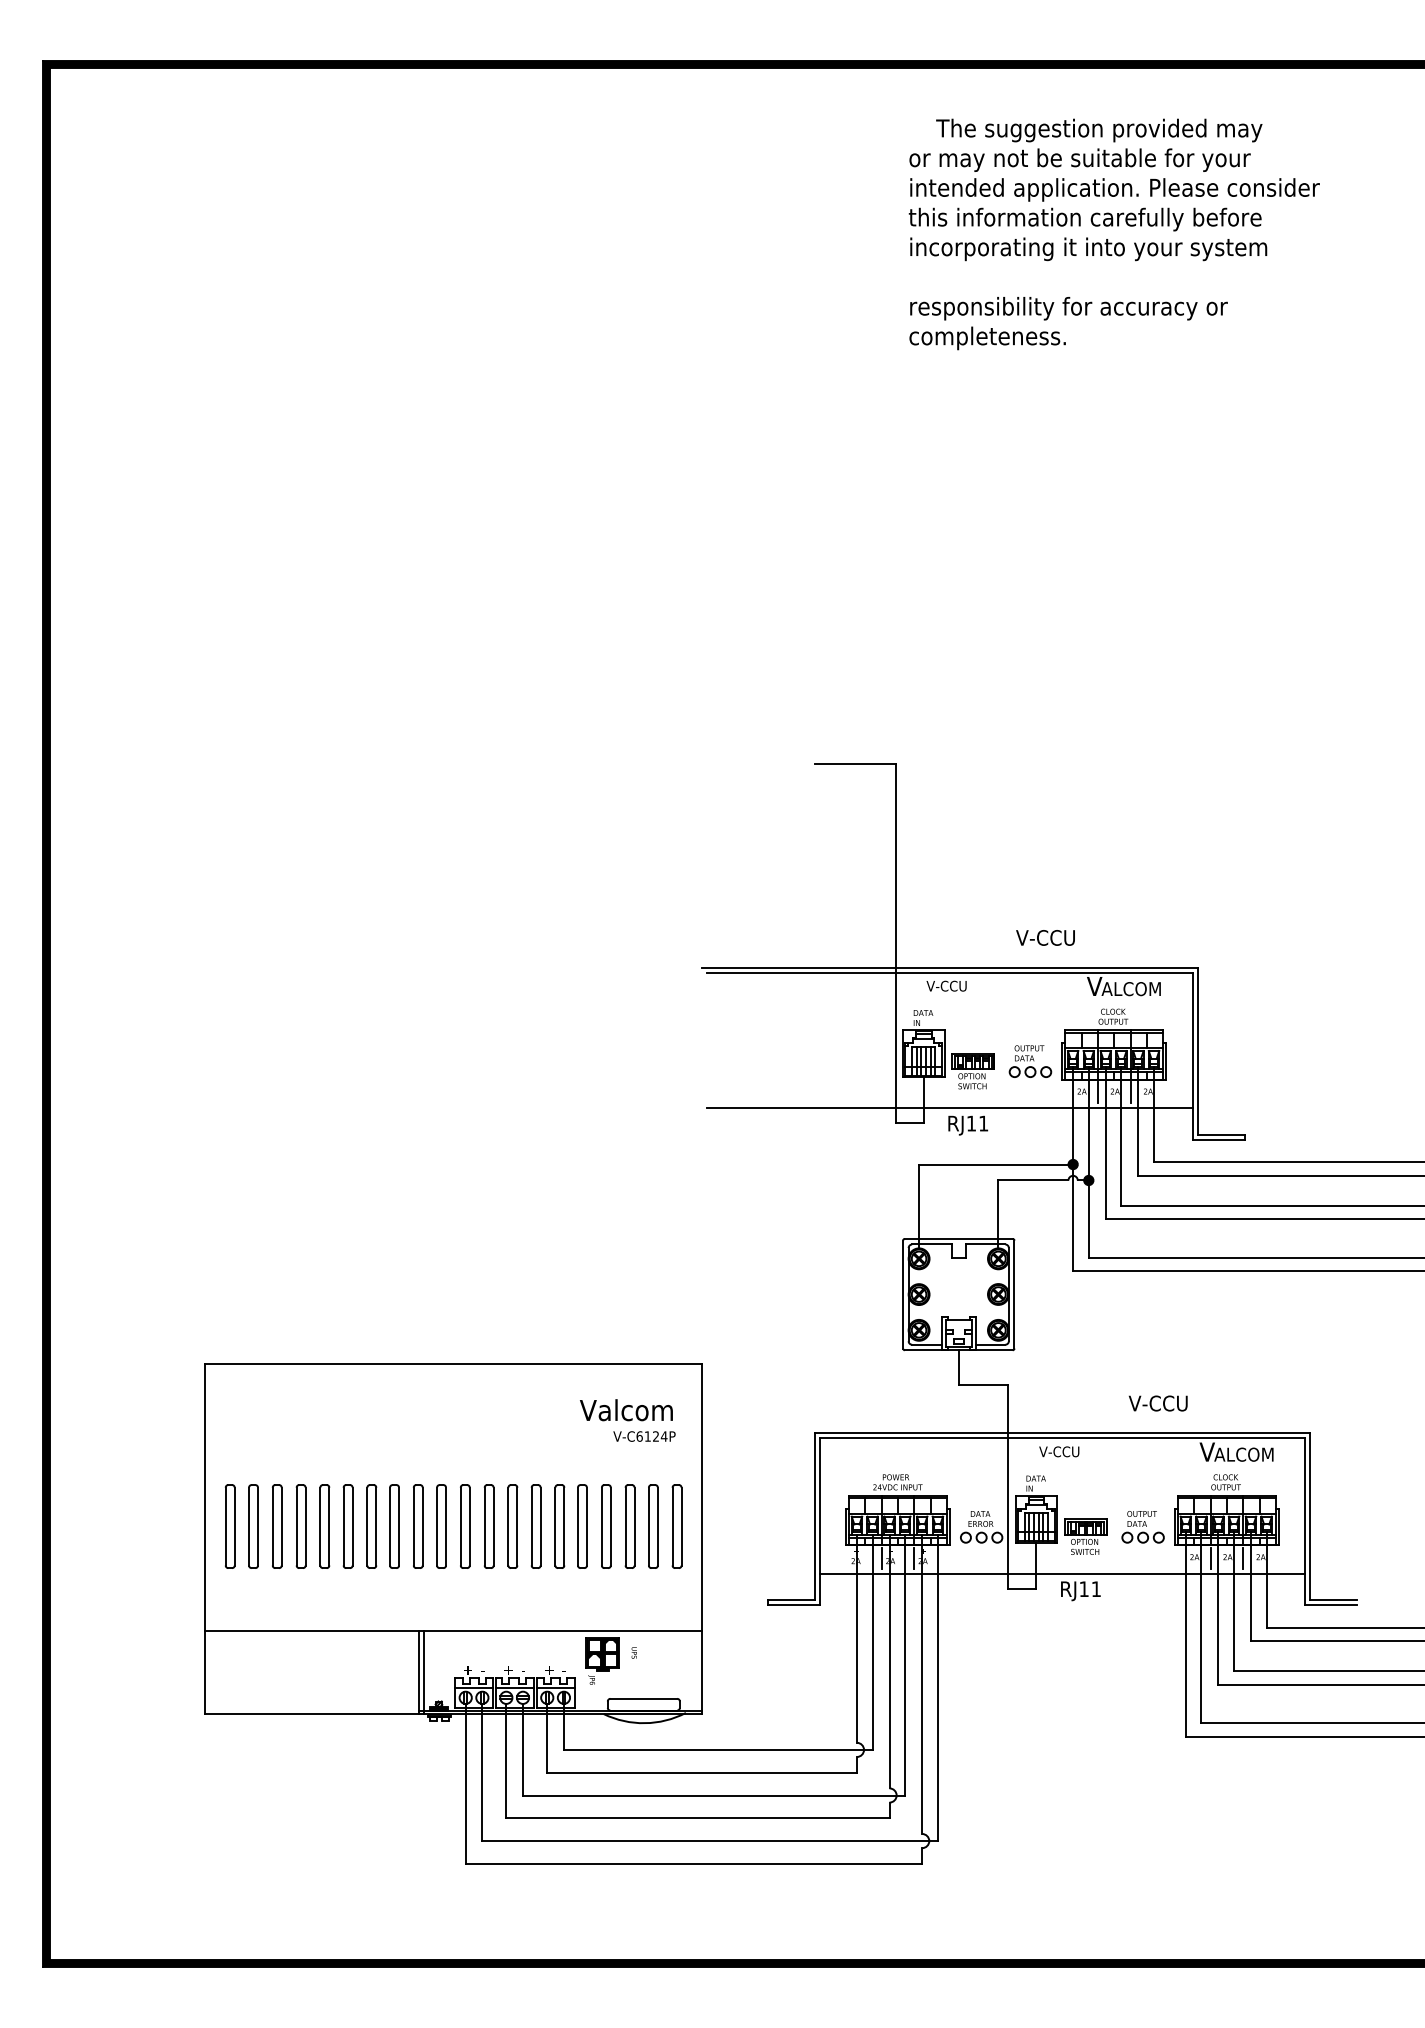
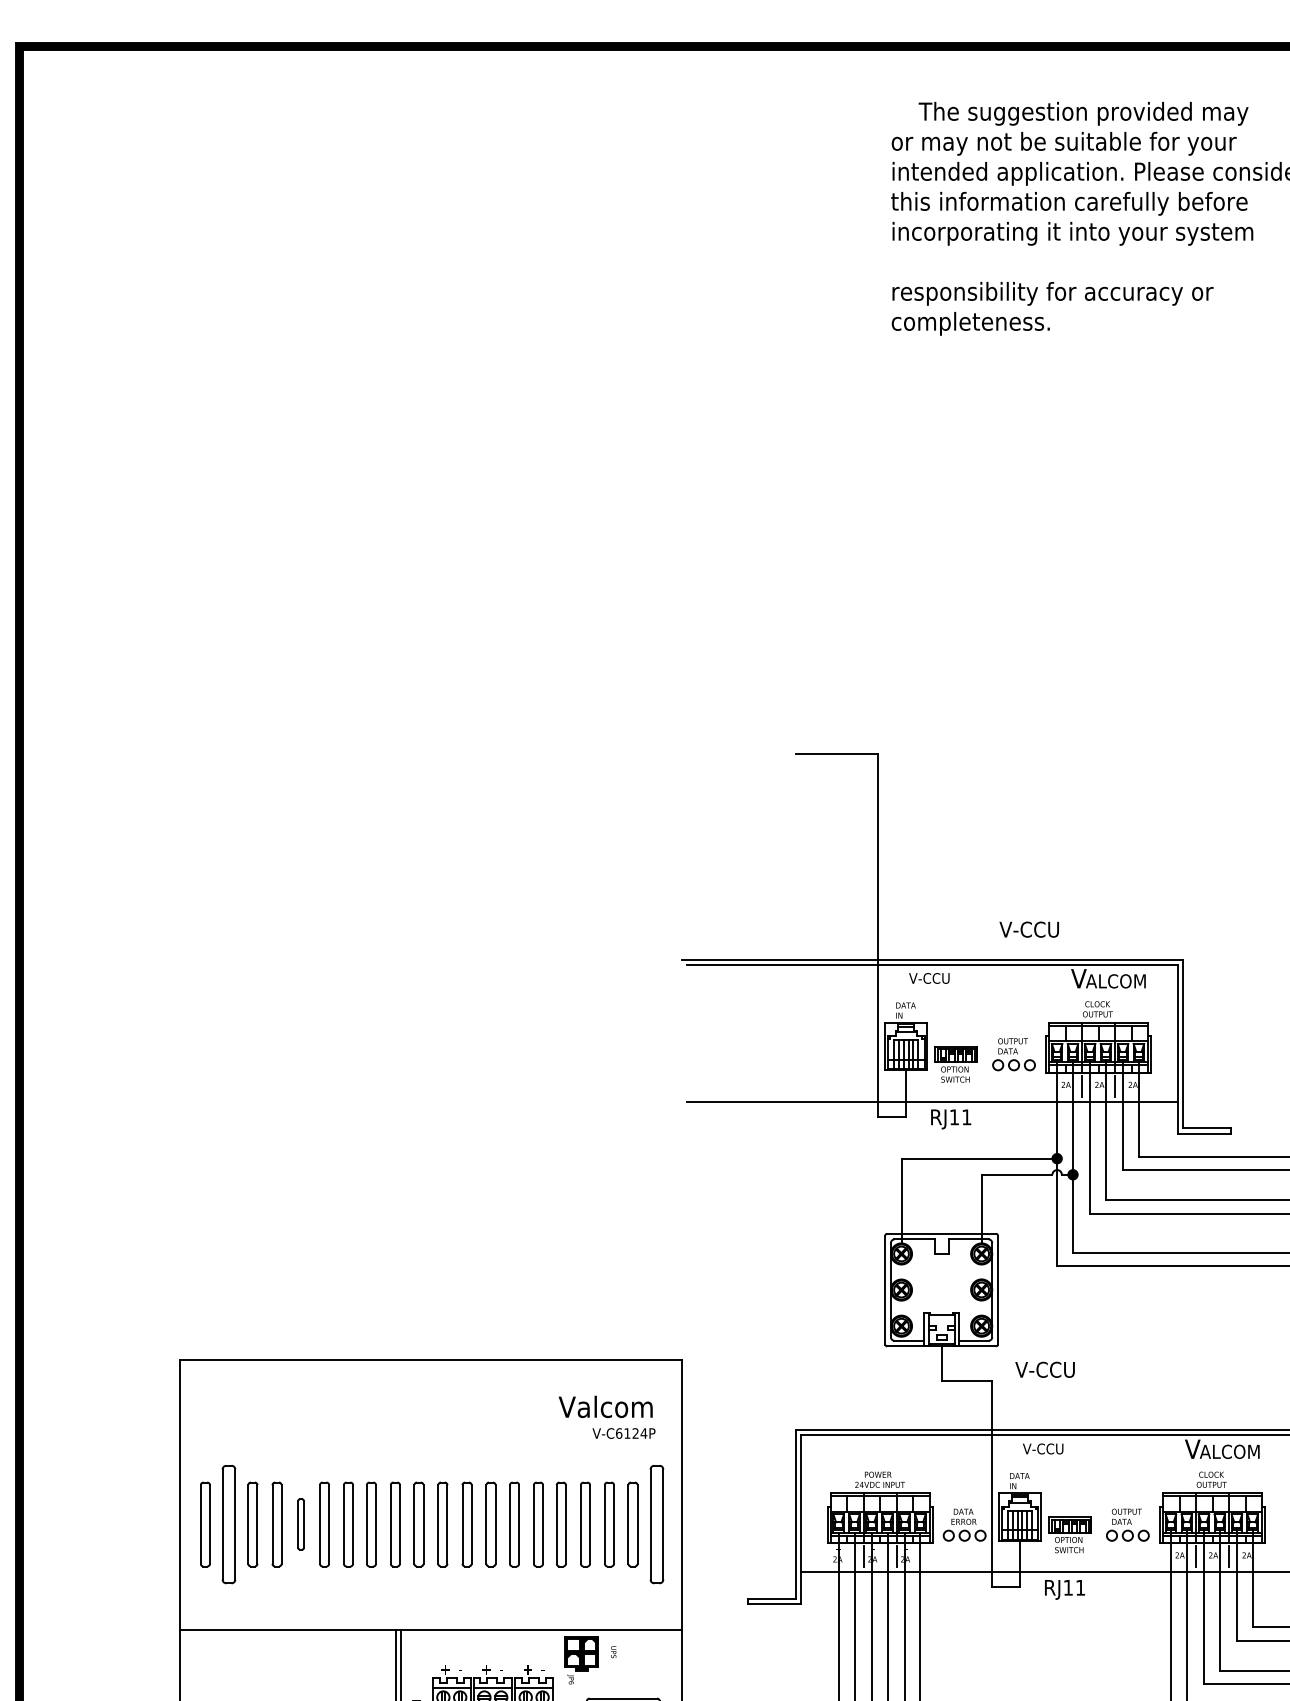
text: (1157, 1403) -> (1044, 1369), moved
part: (253, 1526) -> (228, 1524), size x1.4
part: (324, 1526) -> (300, 1524), size x0.6
part: (676, 1526) -> (656, 1524), size x1.4

